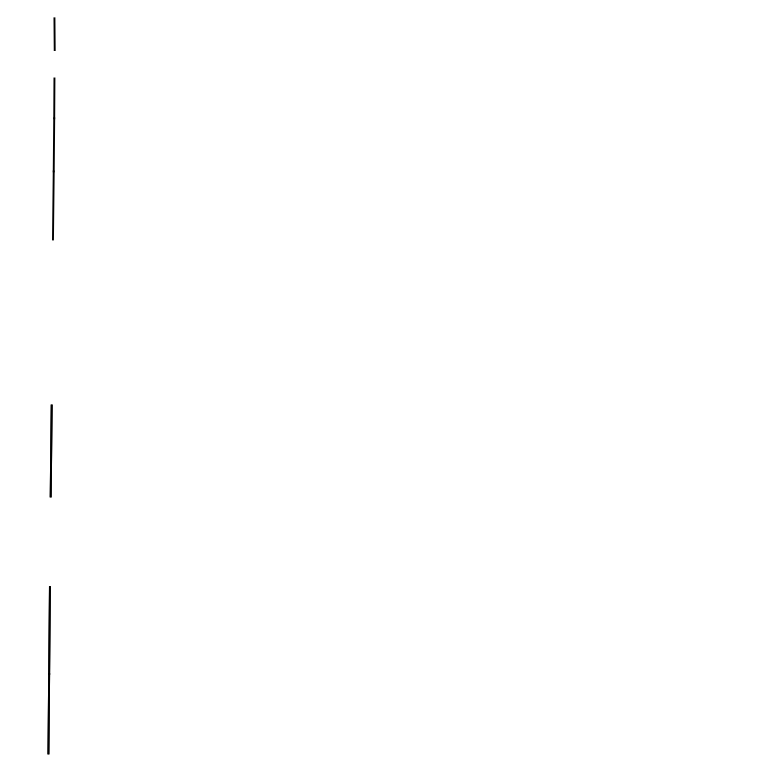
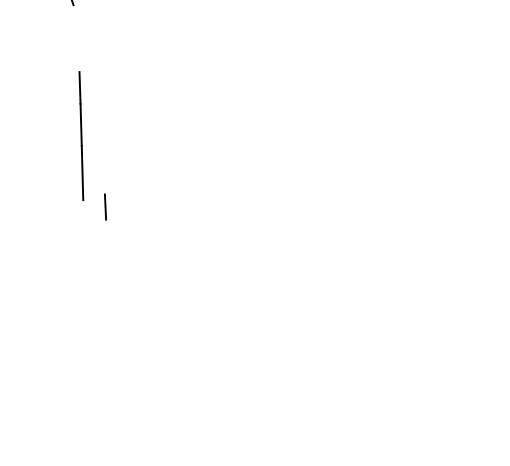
line: (54, 33) -> (105, 206), moved
line: (50, 450) -> (87, 368), removed

